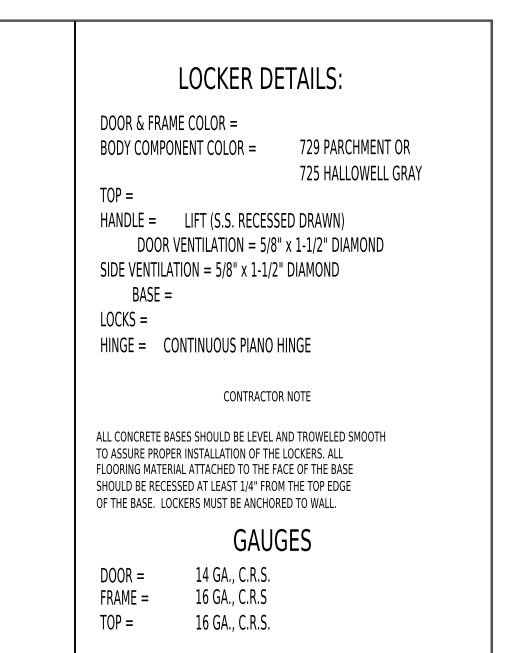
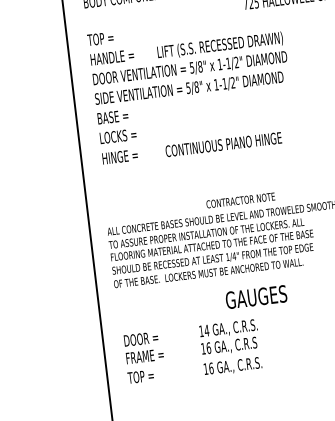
text: (260, 245) -> (189, 68), moved
text: (152, 293) -> (113, 116), moved
text: (237, 344) -> (223, 144), moved
text: (267, 396) -> (240, 200), moved

